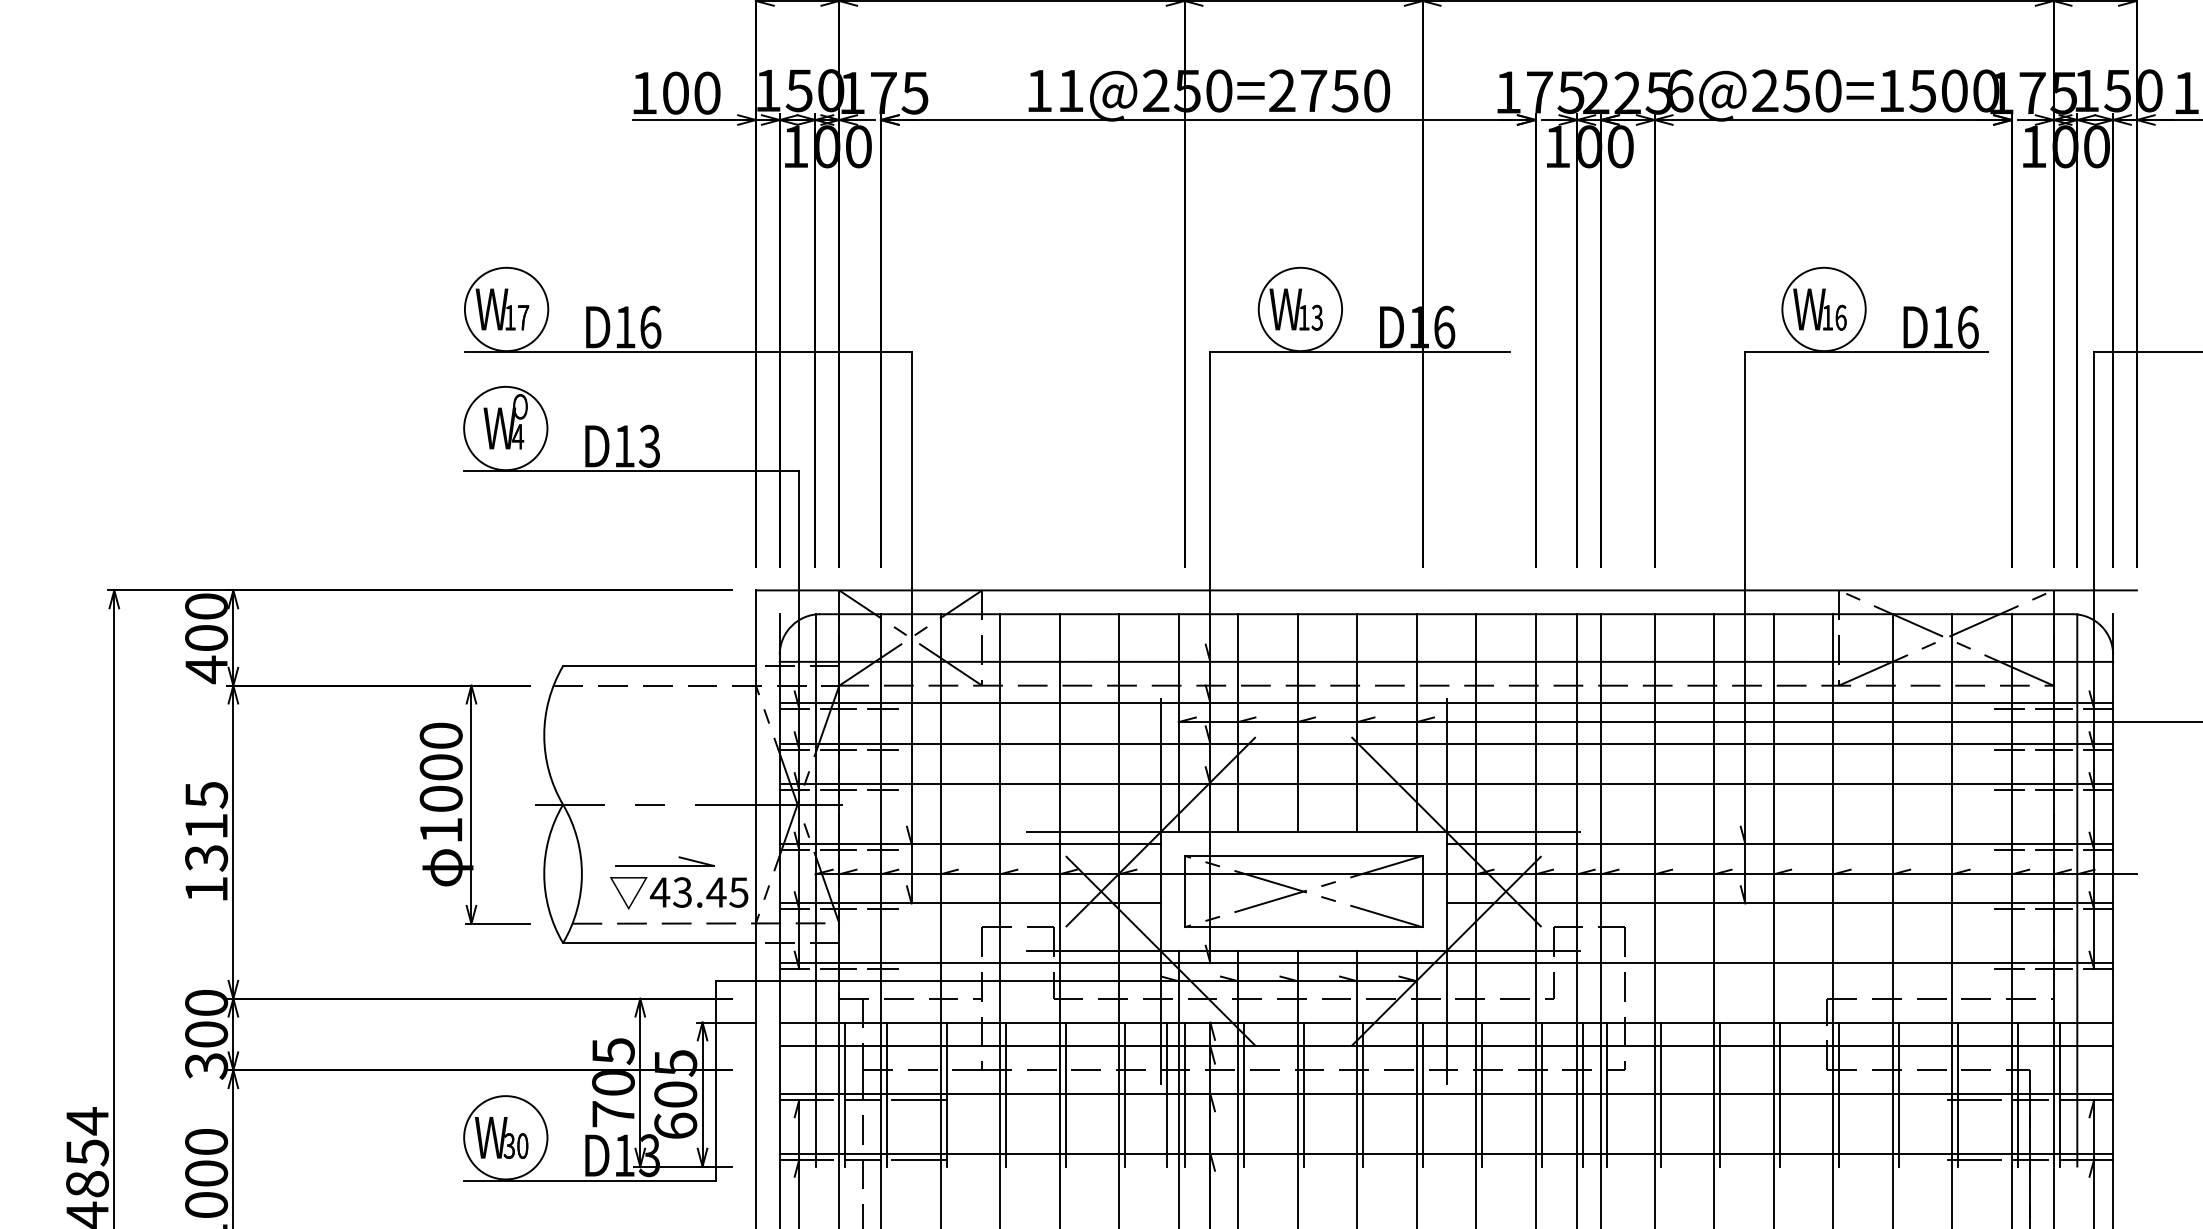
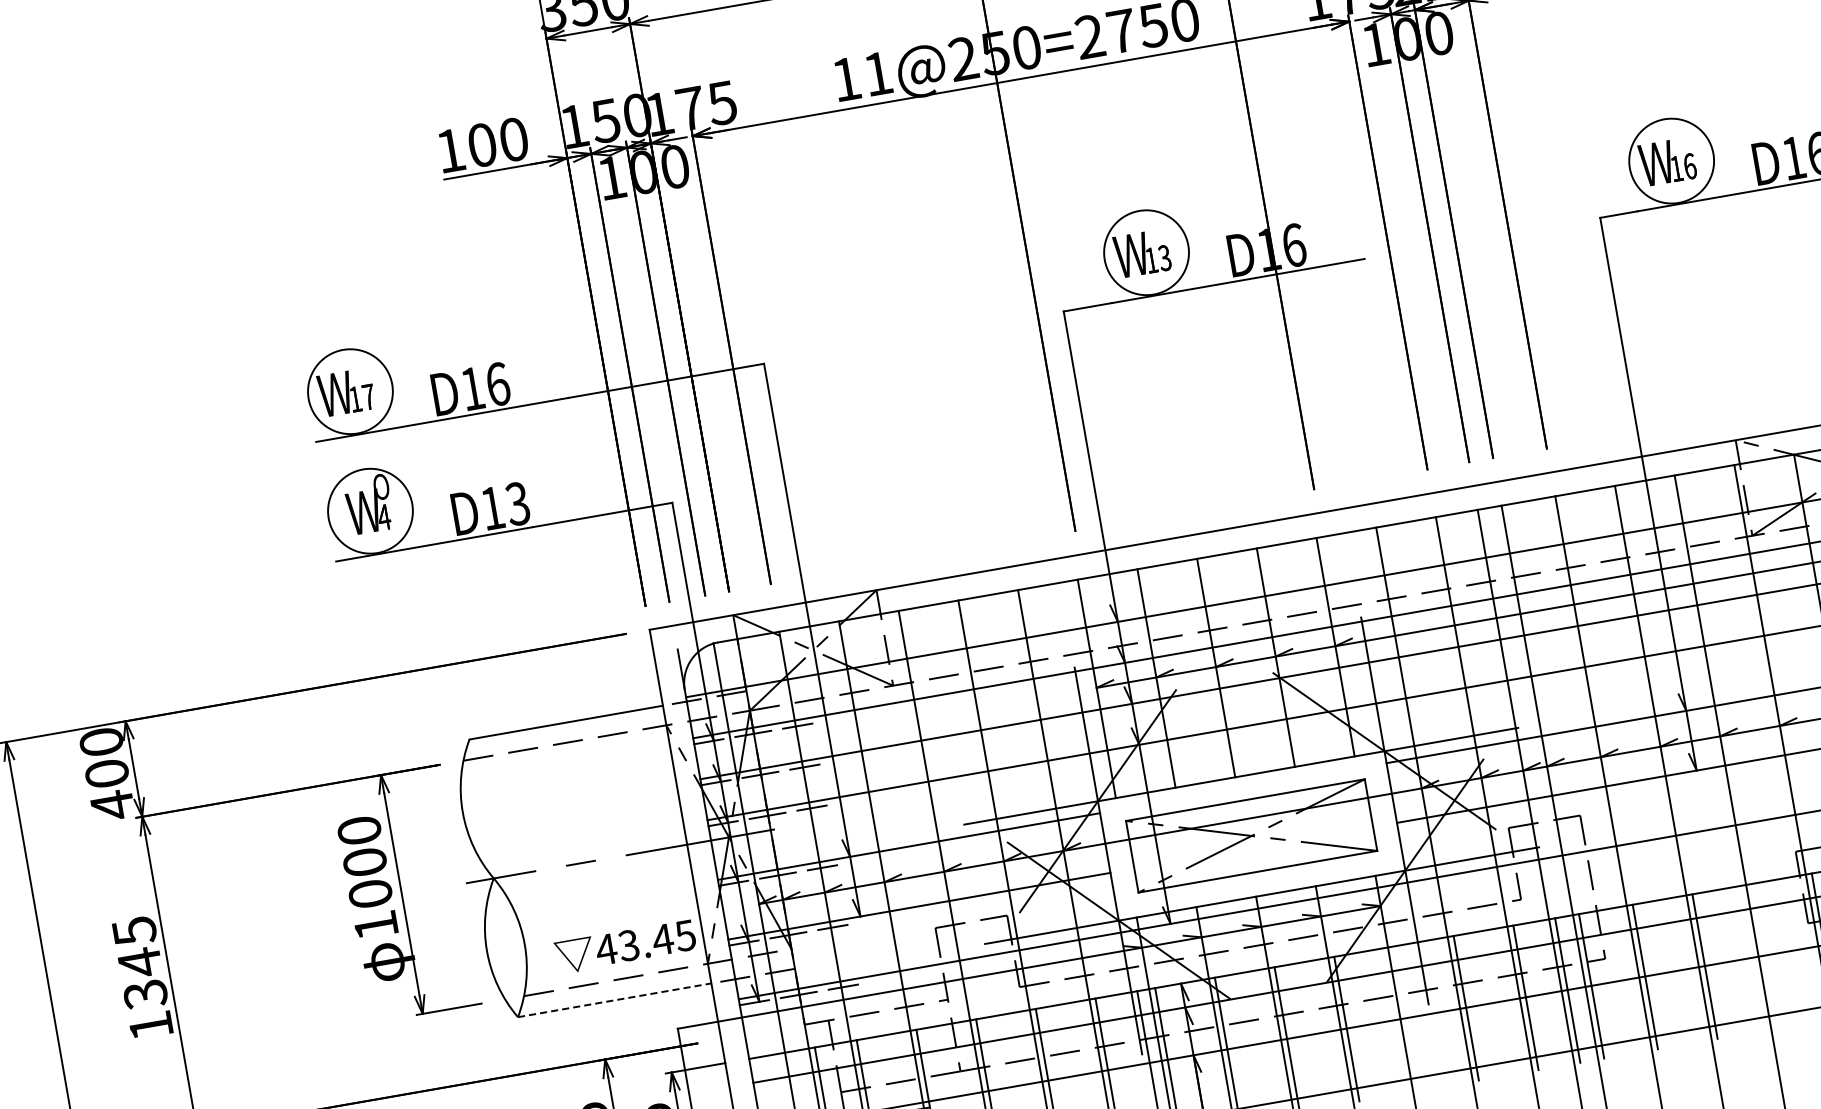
text: (206, 826) -> (139, 962), 1315 -> 1345
part: (664, 861) -> (605, 917), removed
line: (660, 943) -> (615, 1000), solid -> dashed
line: (1422, 1094) -> (1406, 1018), removed
line: (1779, 1094) -> (1764, 956), removed

